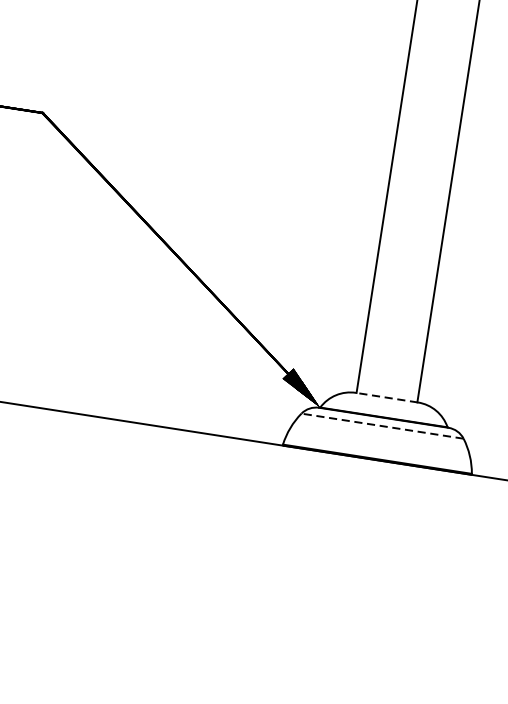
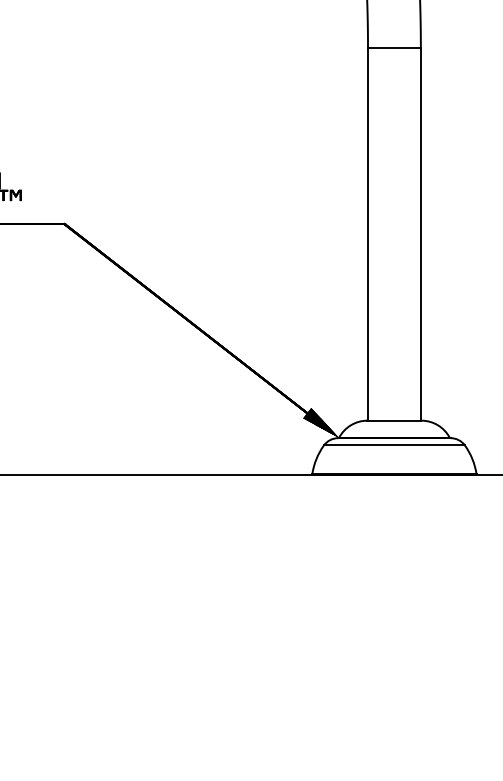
line: (387, 397) -> (394, 420), dashed -> solid
line: (381, 426) -> (393, 445), dashed -> solid

